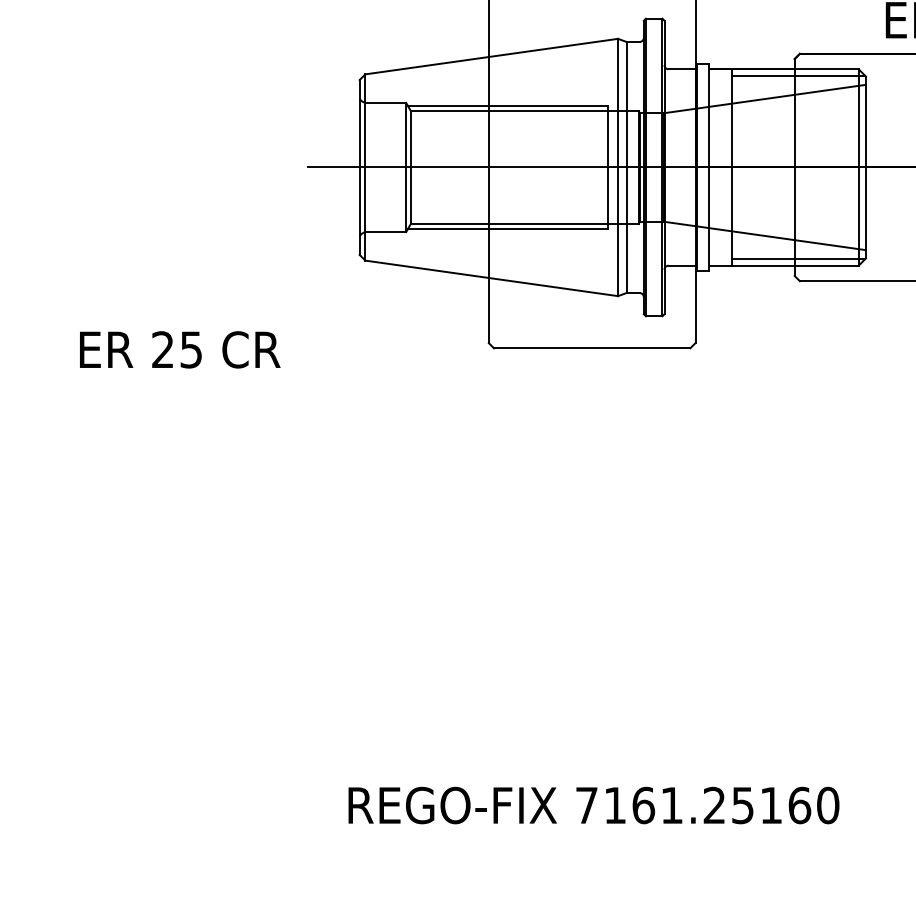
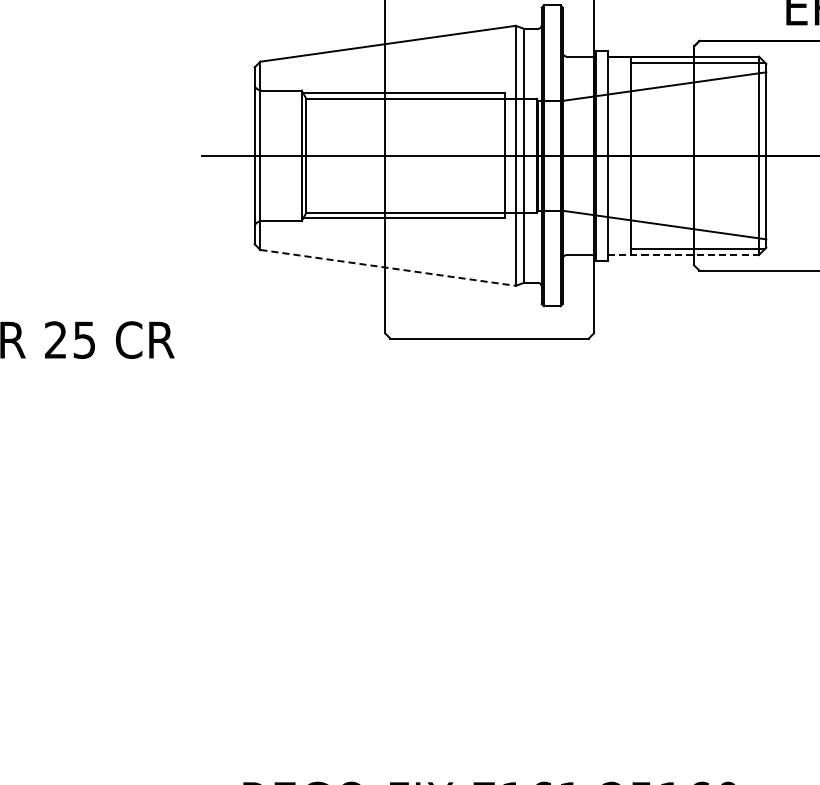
line: (784, 265) -> (683, 254), solid -> dashed
line: (491, 278) -> (387, 268), solid -> dashed

